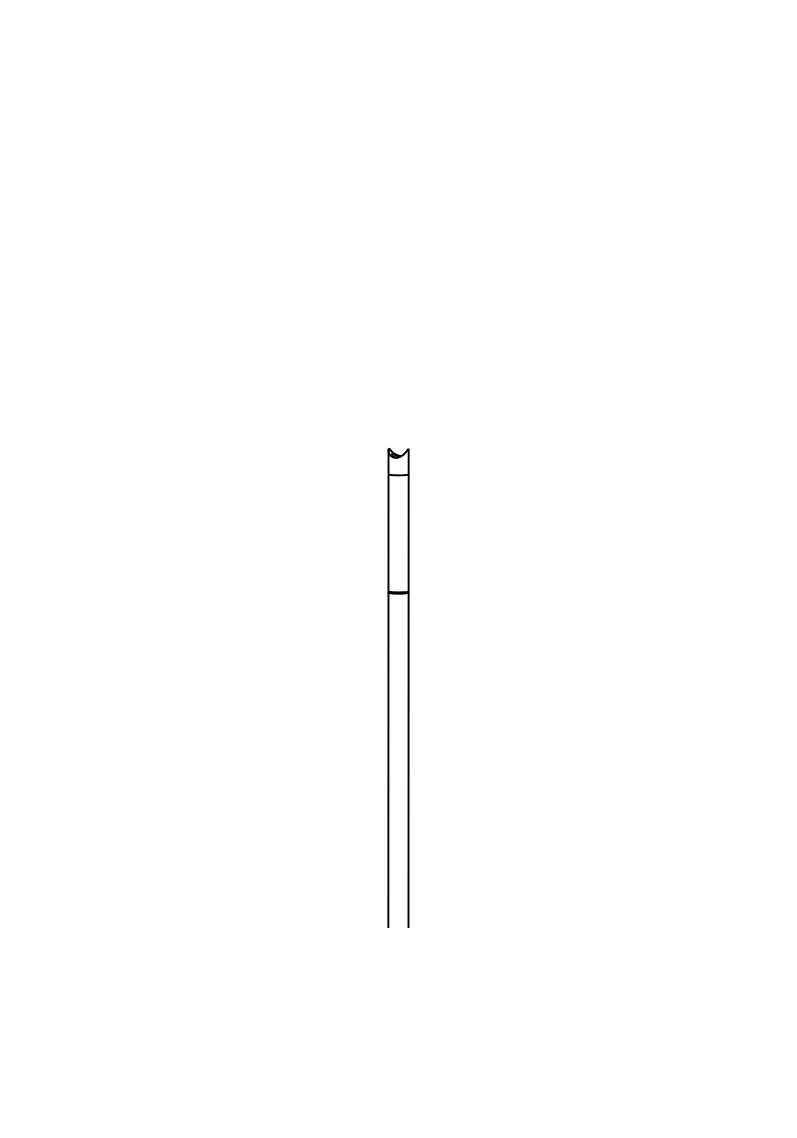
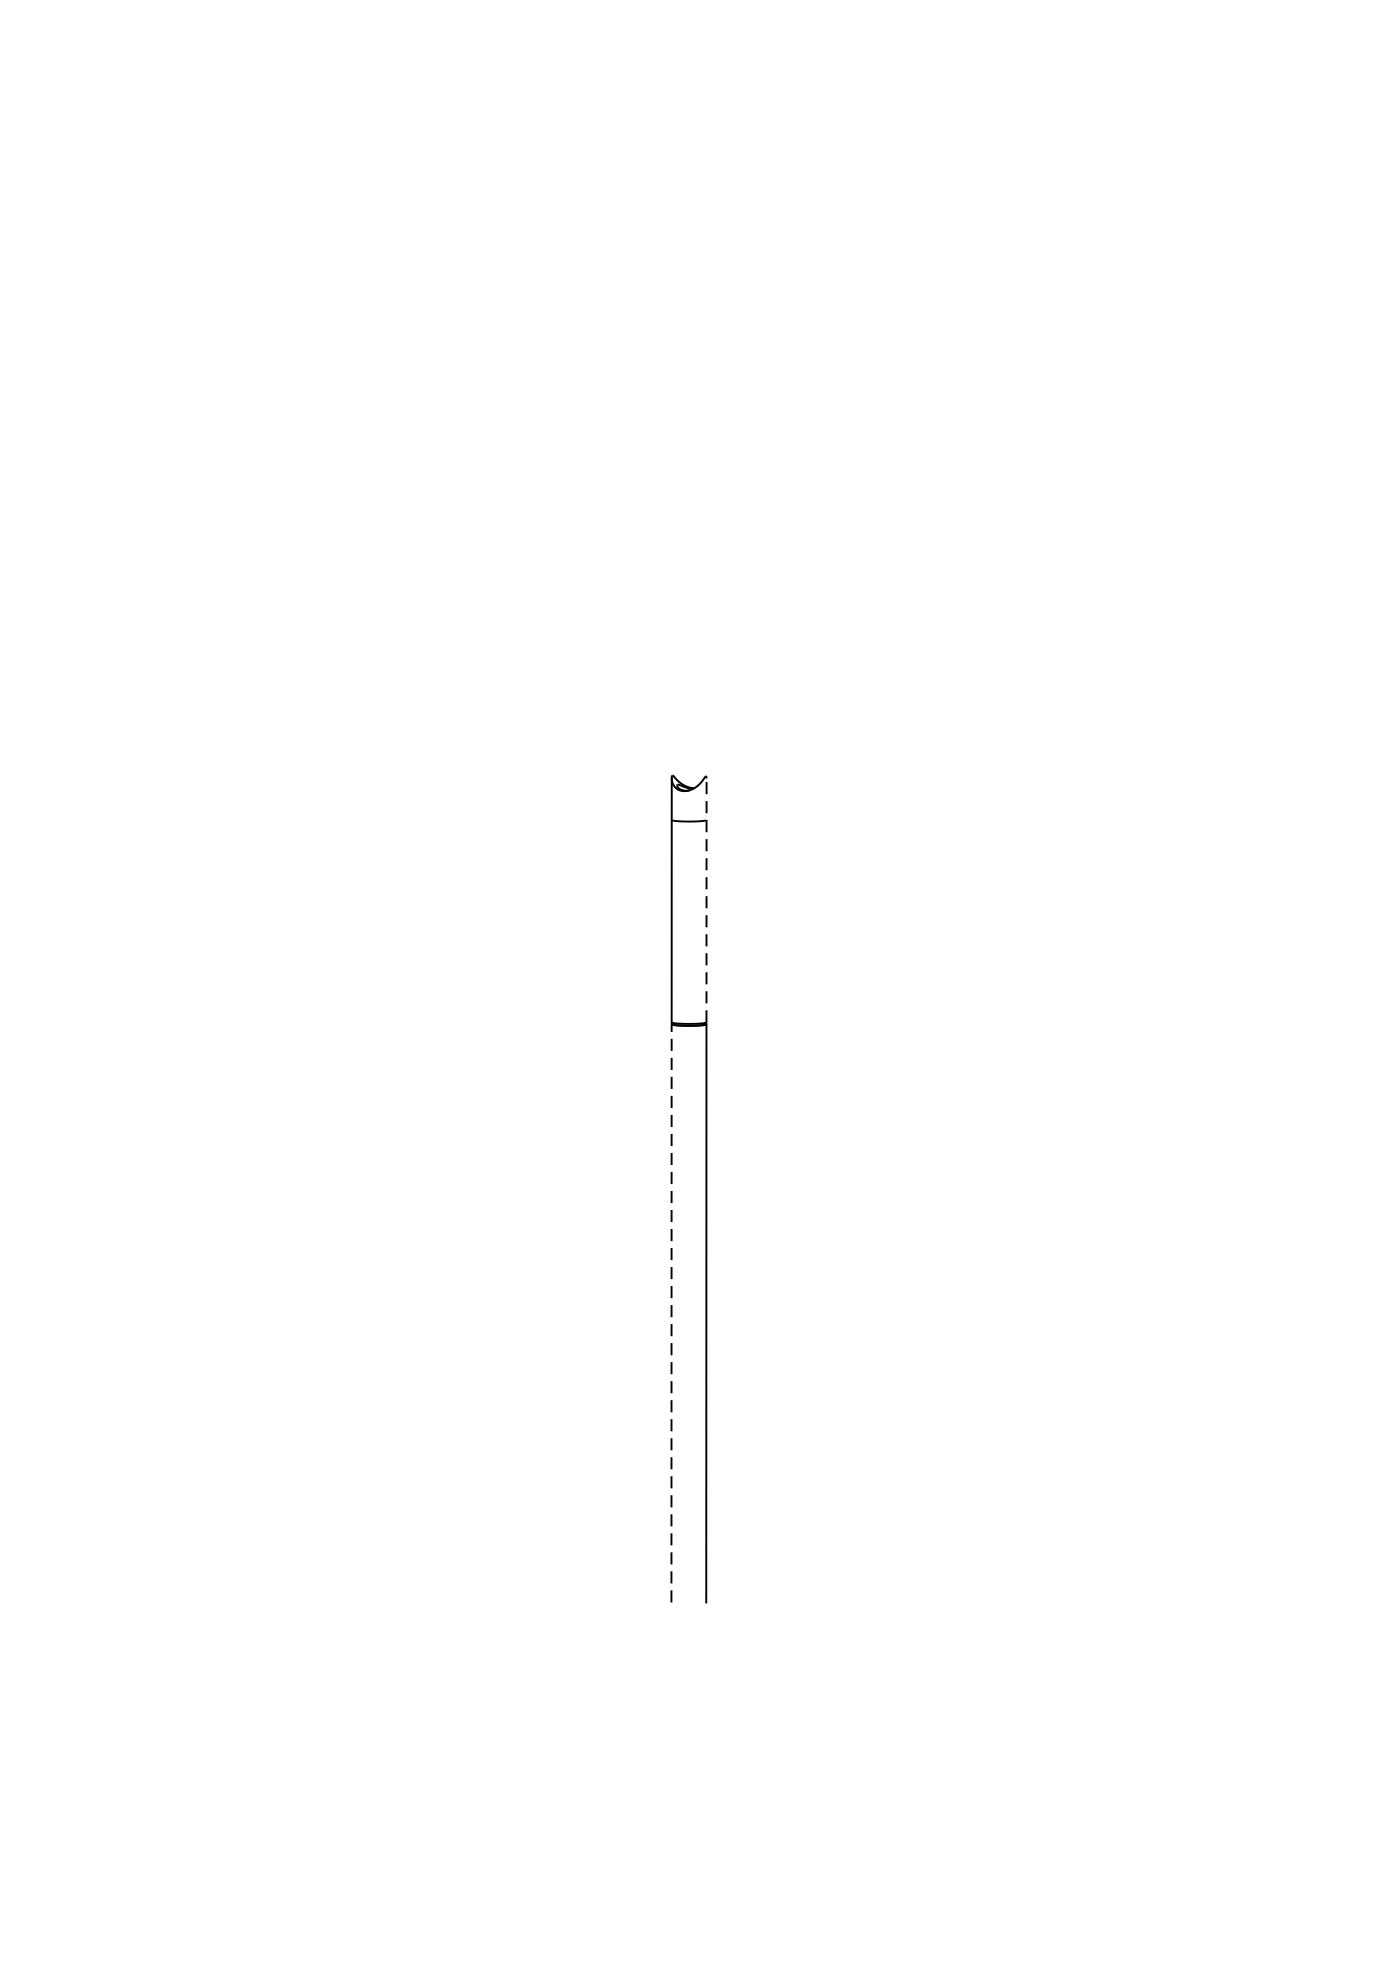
line: (408, 520) -> (706, 899), solid -> dashed
line: (388, 759) -> (671, 1312), solid -> dashed

